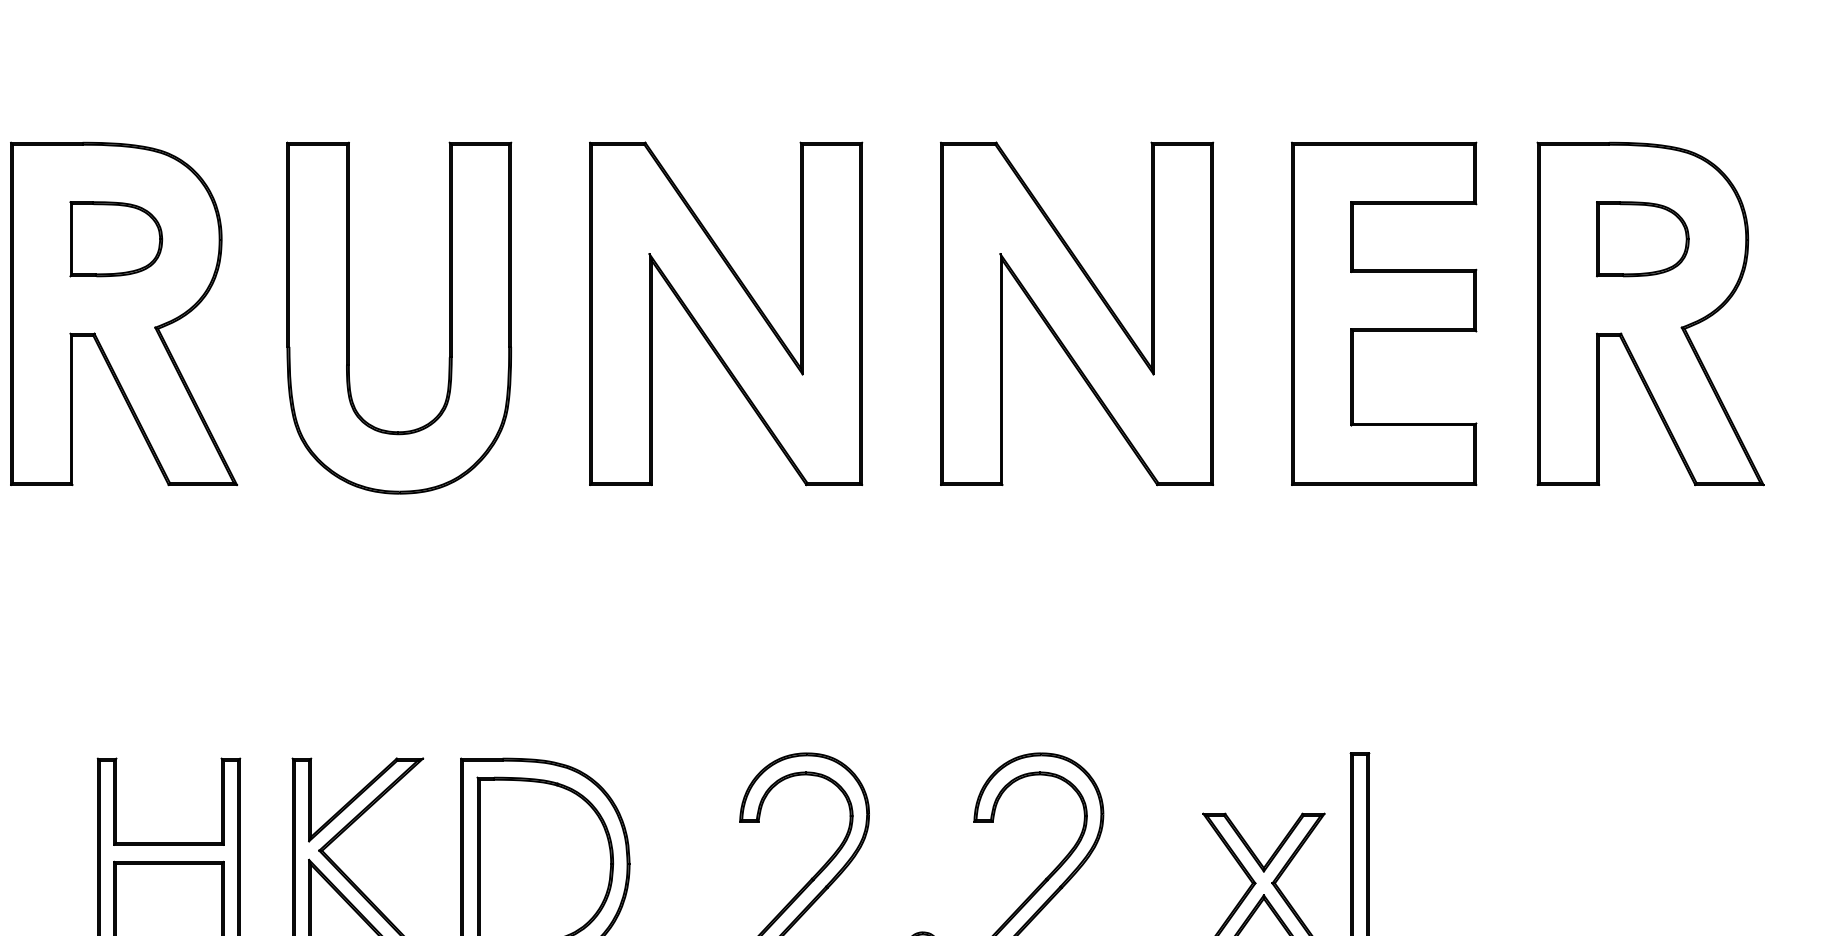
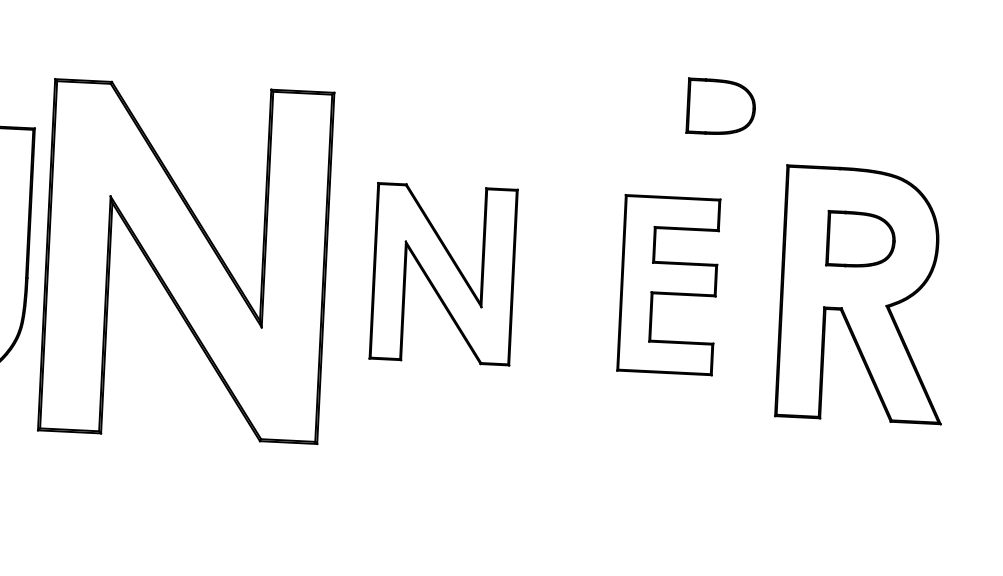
part: (1443, 68) -> (721, 107), added
part: (726, 313) -> (186, 261), size x1.4
part: (1077, 313) -> (443, 273), size x0.7
part: (1384, 313) -> (669, 284), size x0.7

